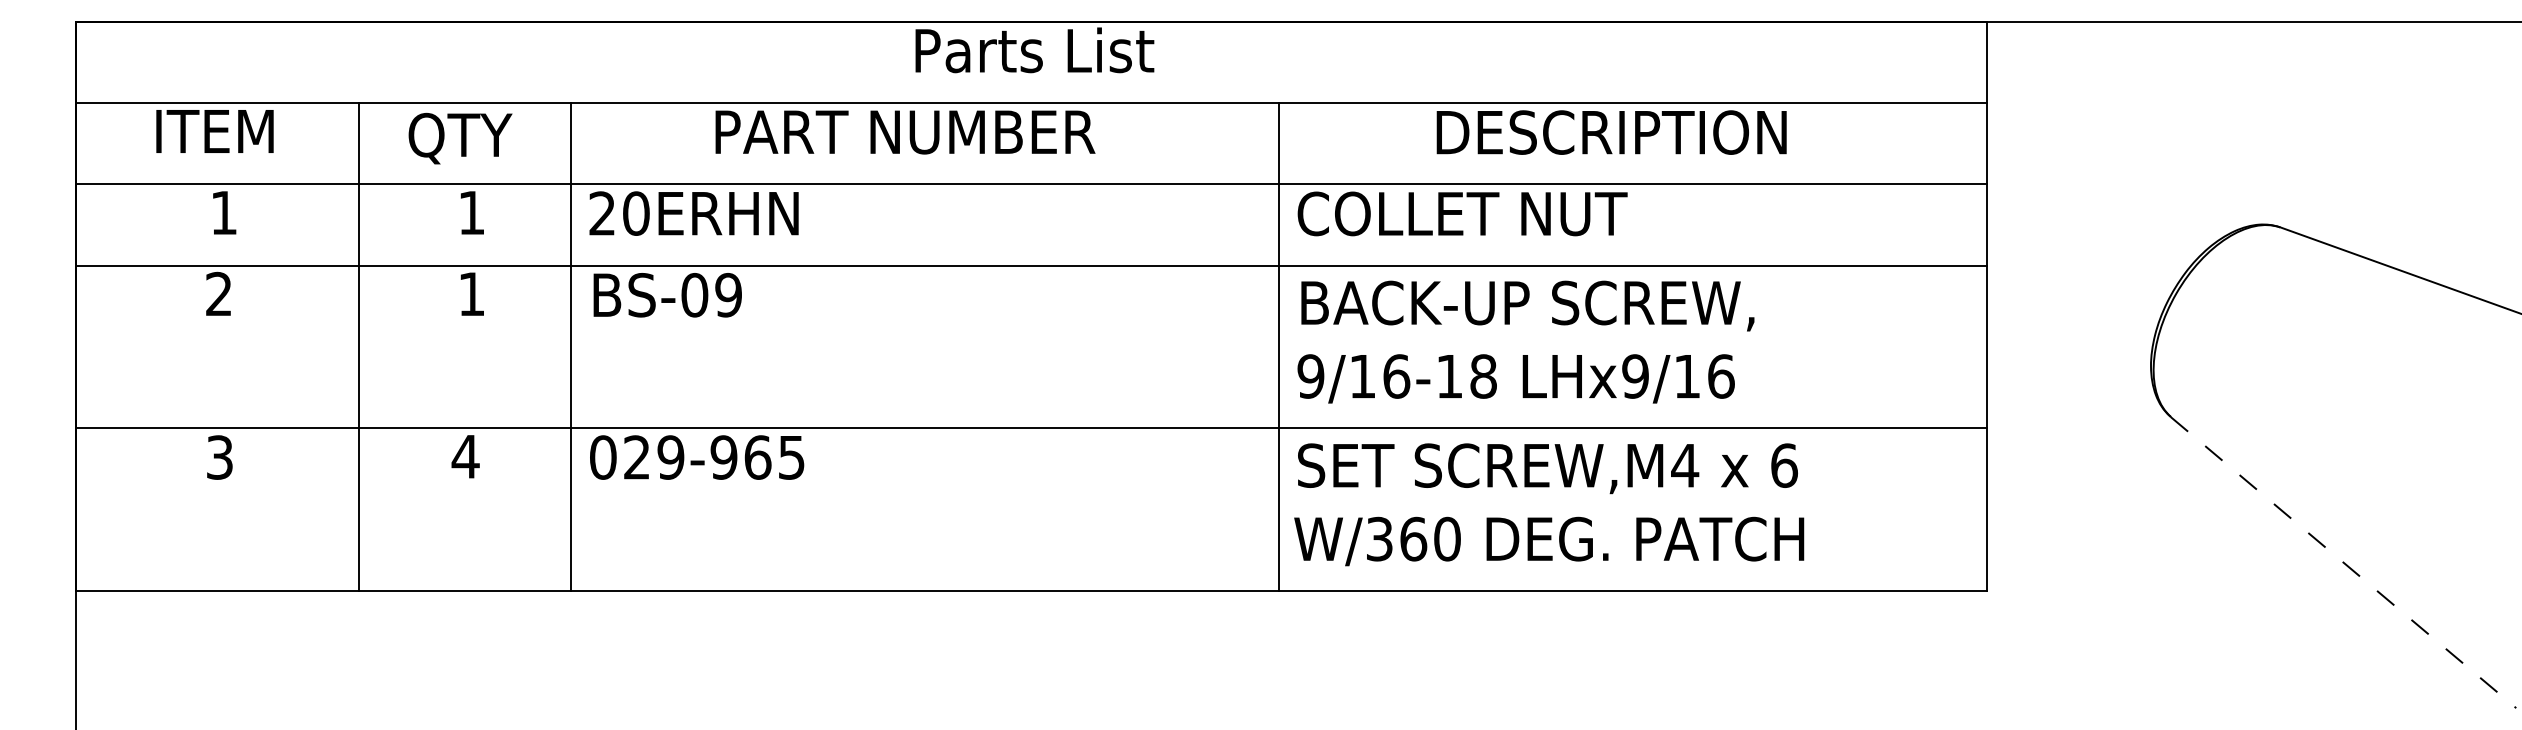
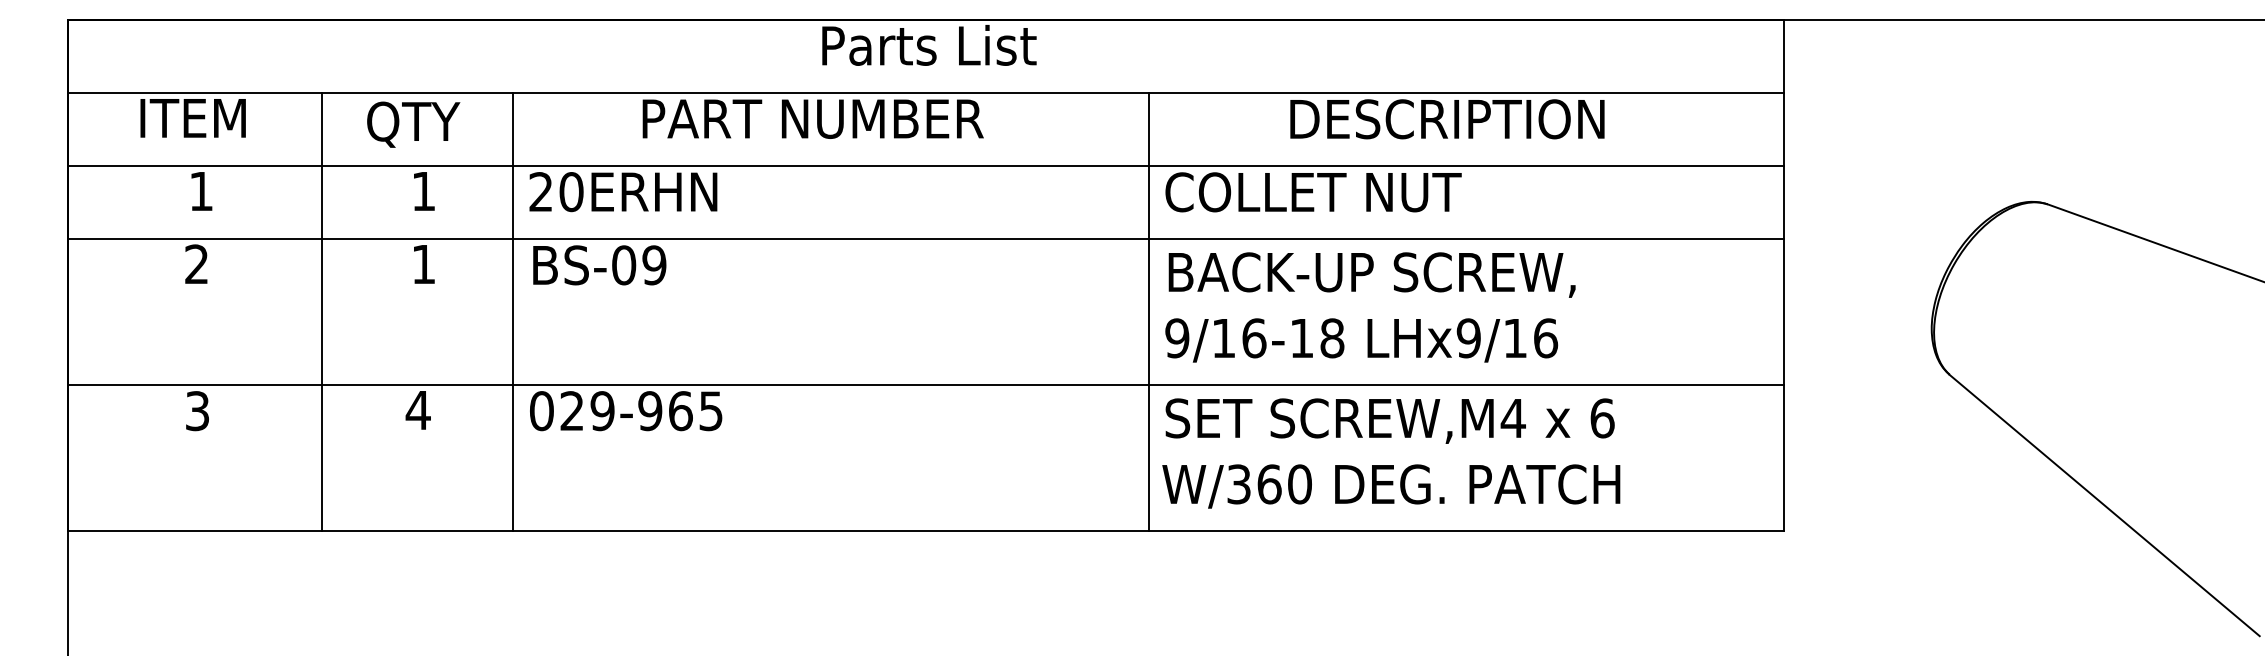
line: (2343, 562) -> (2104, 505), dashed -> solid

